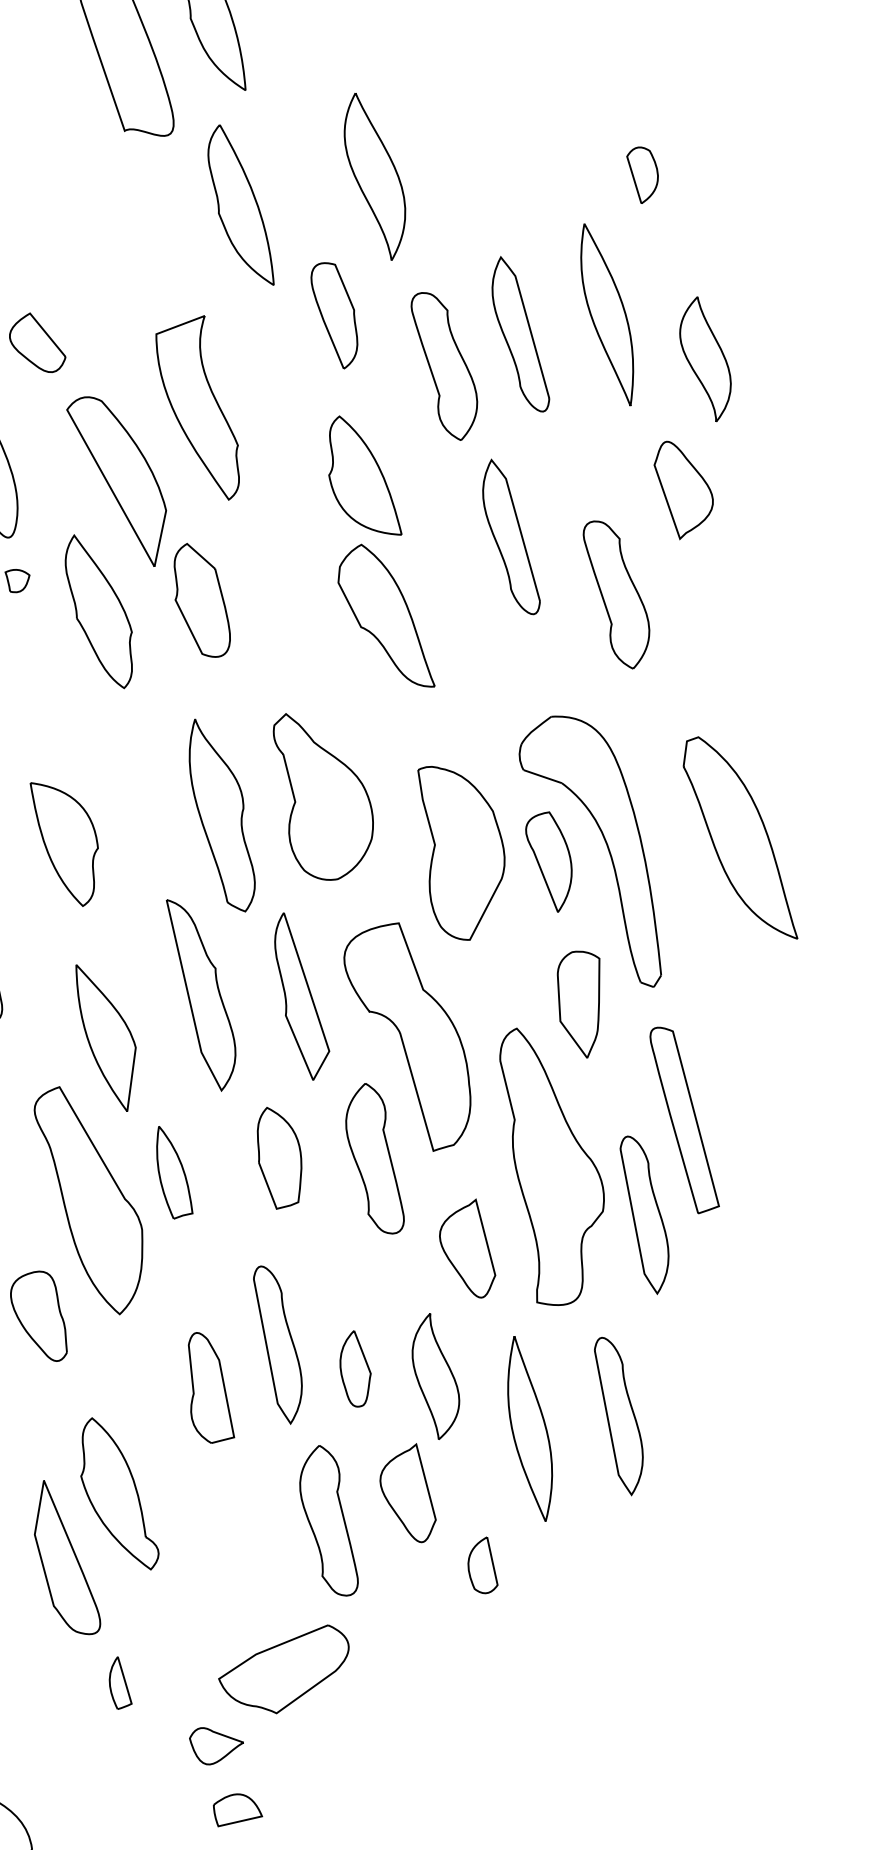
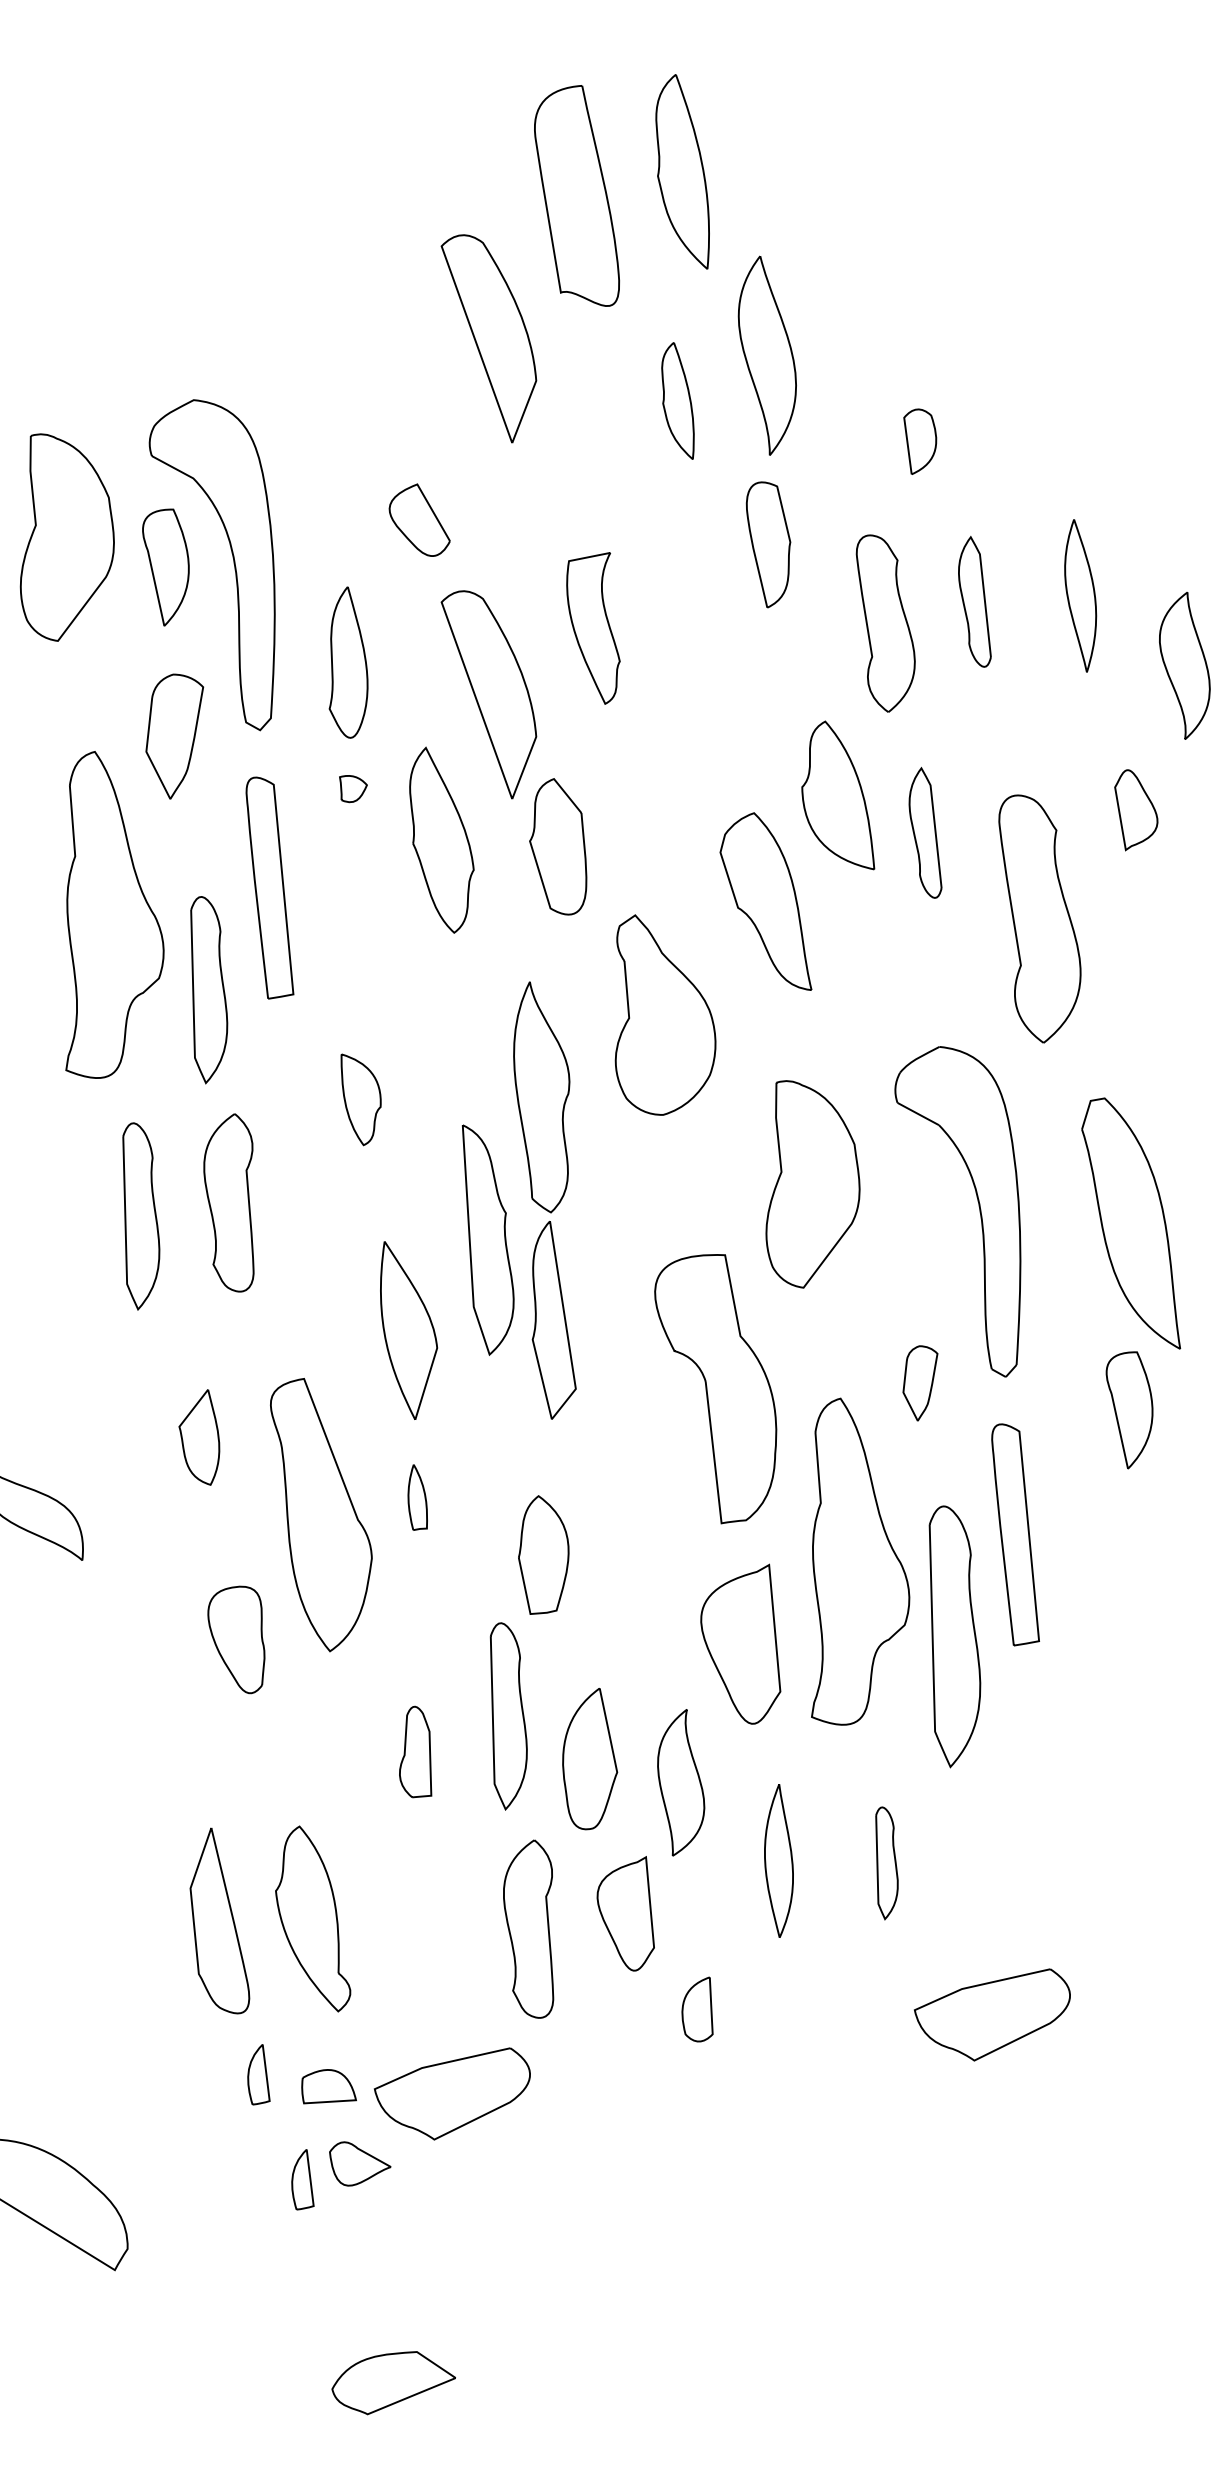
part: (644, 174) -> (920, 441), moved
part: (374, 176) -> (766, 355), moved
part: (69, 179) -> (488, 338), added
part: (238, 205) -> (677, 400), size x0.6
part: (607, 314) -> (1080, 595), size x0.7
part: (518, 334) -> (974, 601), size x0.7
part: (199, 410) -> (593, 628), size x0.7
part: (361, 477) -> (838, 795), moved
part: (685, 488) -> (1136, 810), size x0.7
part: (509, 537) -> (925, 832), size x0.7
part: (618, 593) -> (1040, 918), size x1.4
part: (325, 793) -> (665, 1014), moved
part: (68, 842) -> (360, 1099), size x0.6
part: (551, 862) -> (1129, 1410), moved
part: (204, 993) -> (488, 1239), moved
part: (300, 996) -> (553, 1320), moved
part: (582, 1004) -> (920, 1383), size x0.6
part: (109, 1036) -> (409, 1330), moved
part: (279, 1156) -> (543, 1554), moved
part: (372, 1159) -> (649, 1521), removed
part: (172, 1171) -> (417, 1497), size x0.6
part: (646, 1214) -> (954, 1636), size x1.4
part: (466, 1250) -> (740, 1643), size x1.4
part: (355, 1368) -> (590, 1758), size x1.6
part: (206, 1387) -> (415, 1751), size x0.7
part: (620, 1416) -> (886, 1863), size x0.6
part: (528, 1428) -> (778, 1860), size x0.7
part: (116, 1494) -> (313, 1918), moved
part: (731, 1529) -> (991, 2014), added
part: (170, 1765) -> (302, 2179), added
part: (236, 1808) -> (328, 2086), moved

